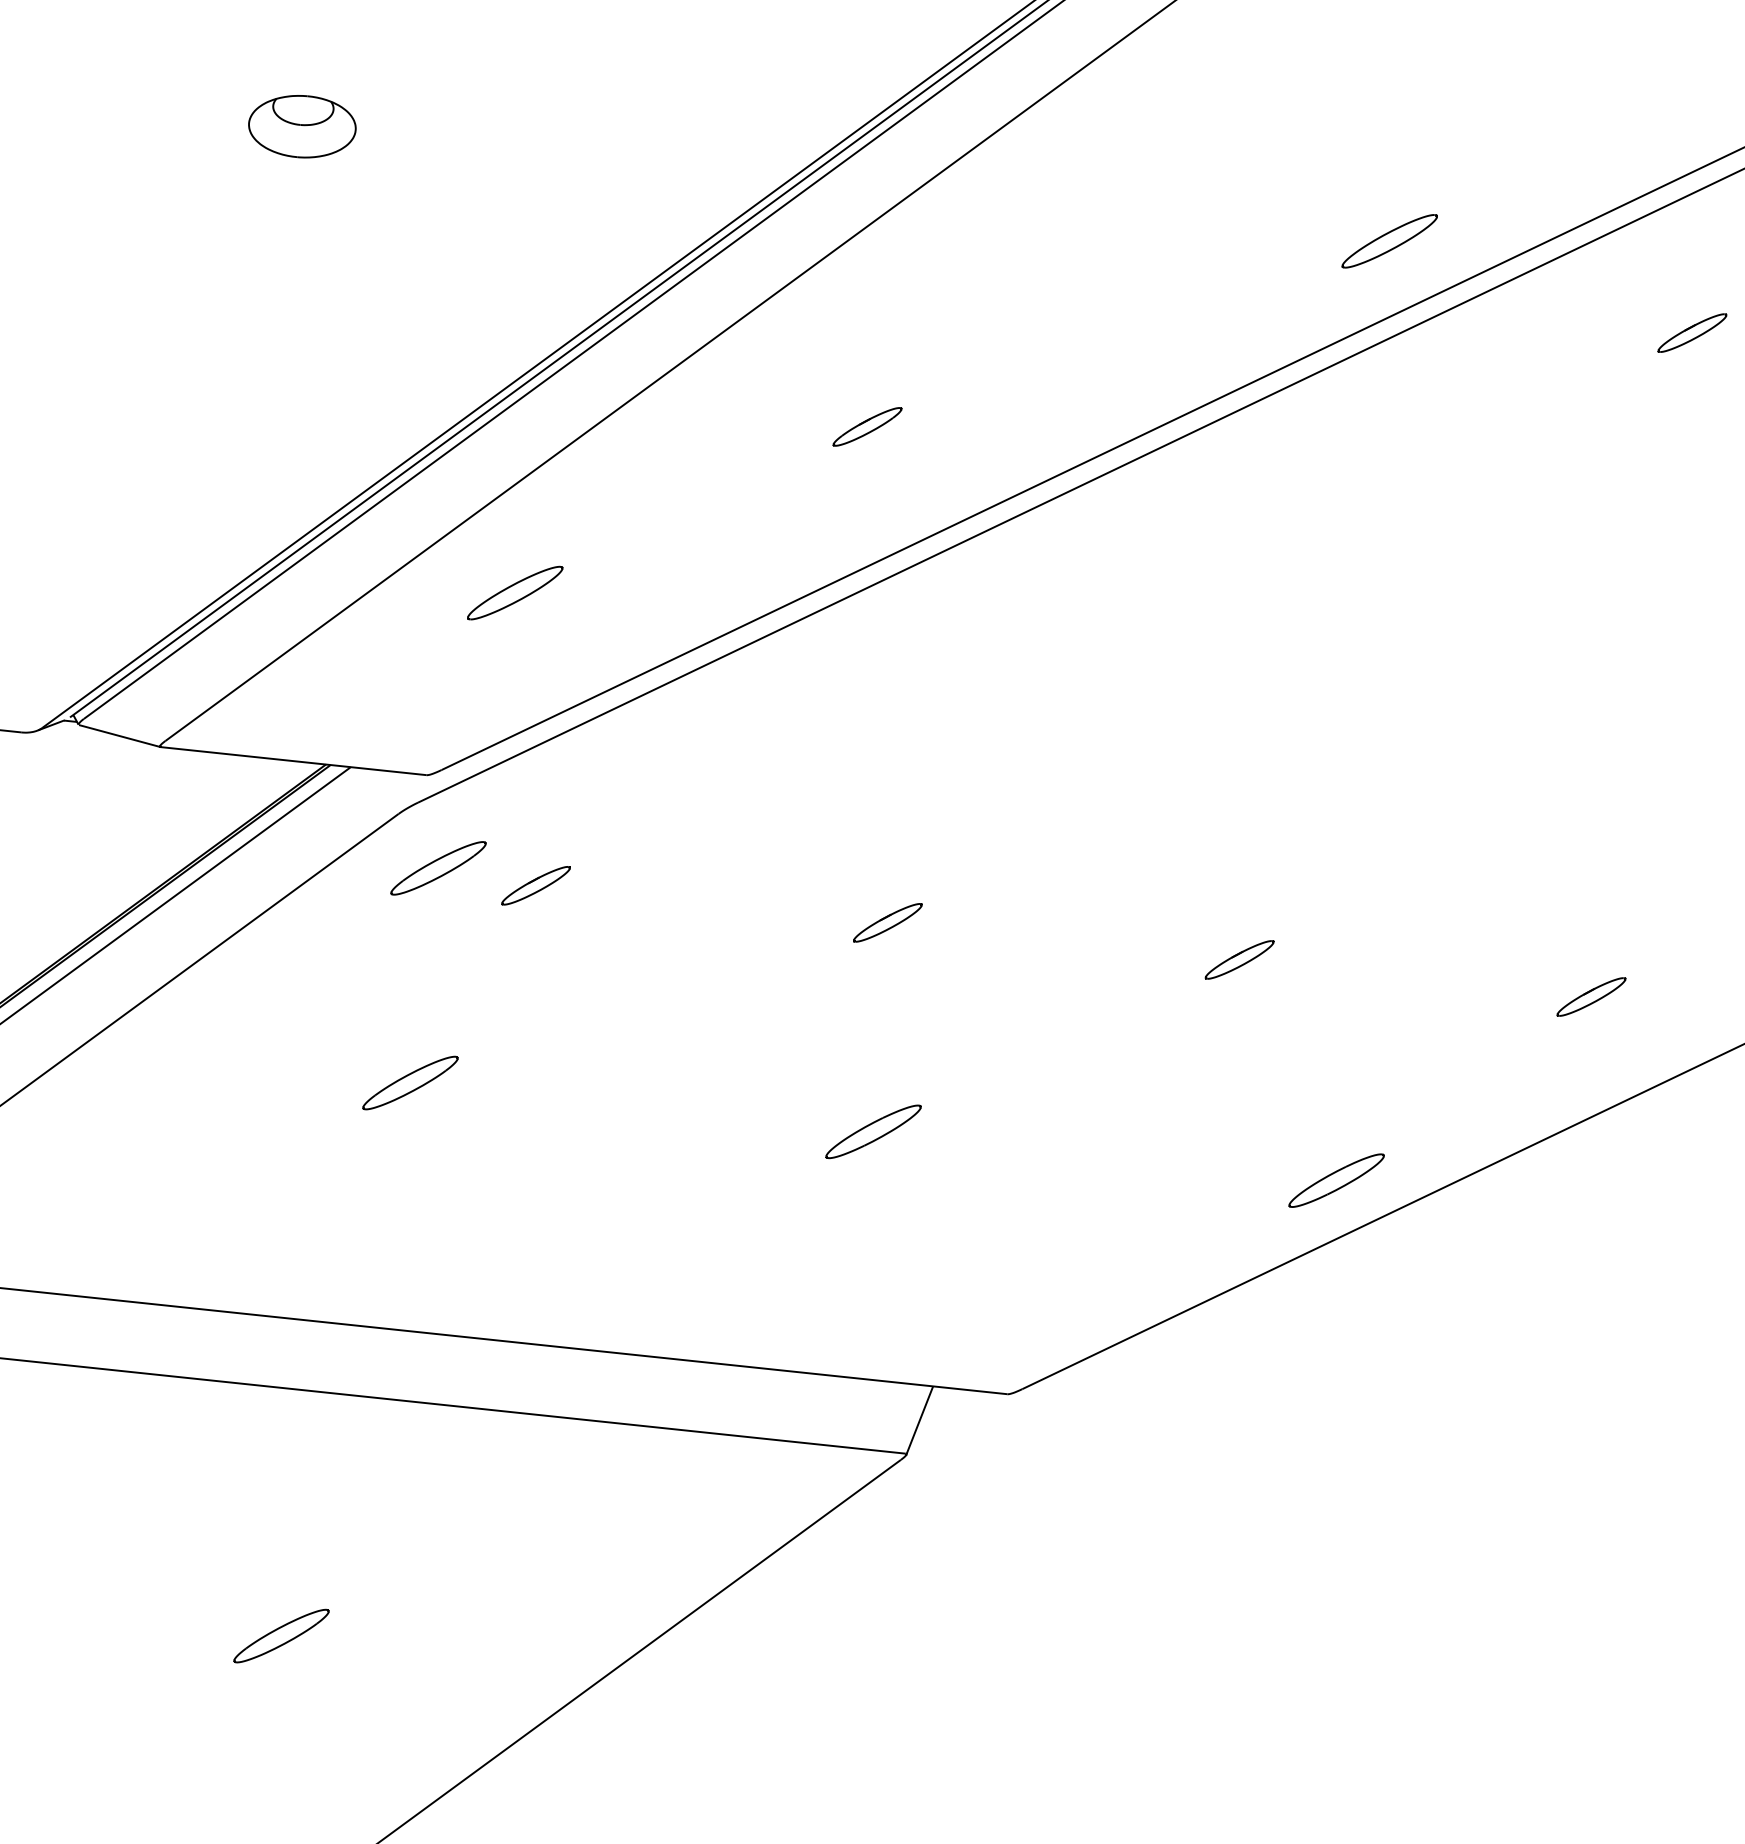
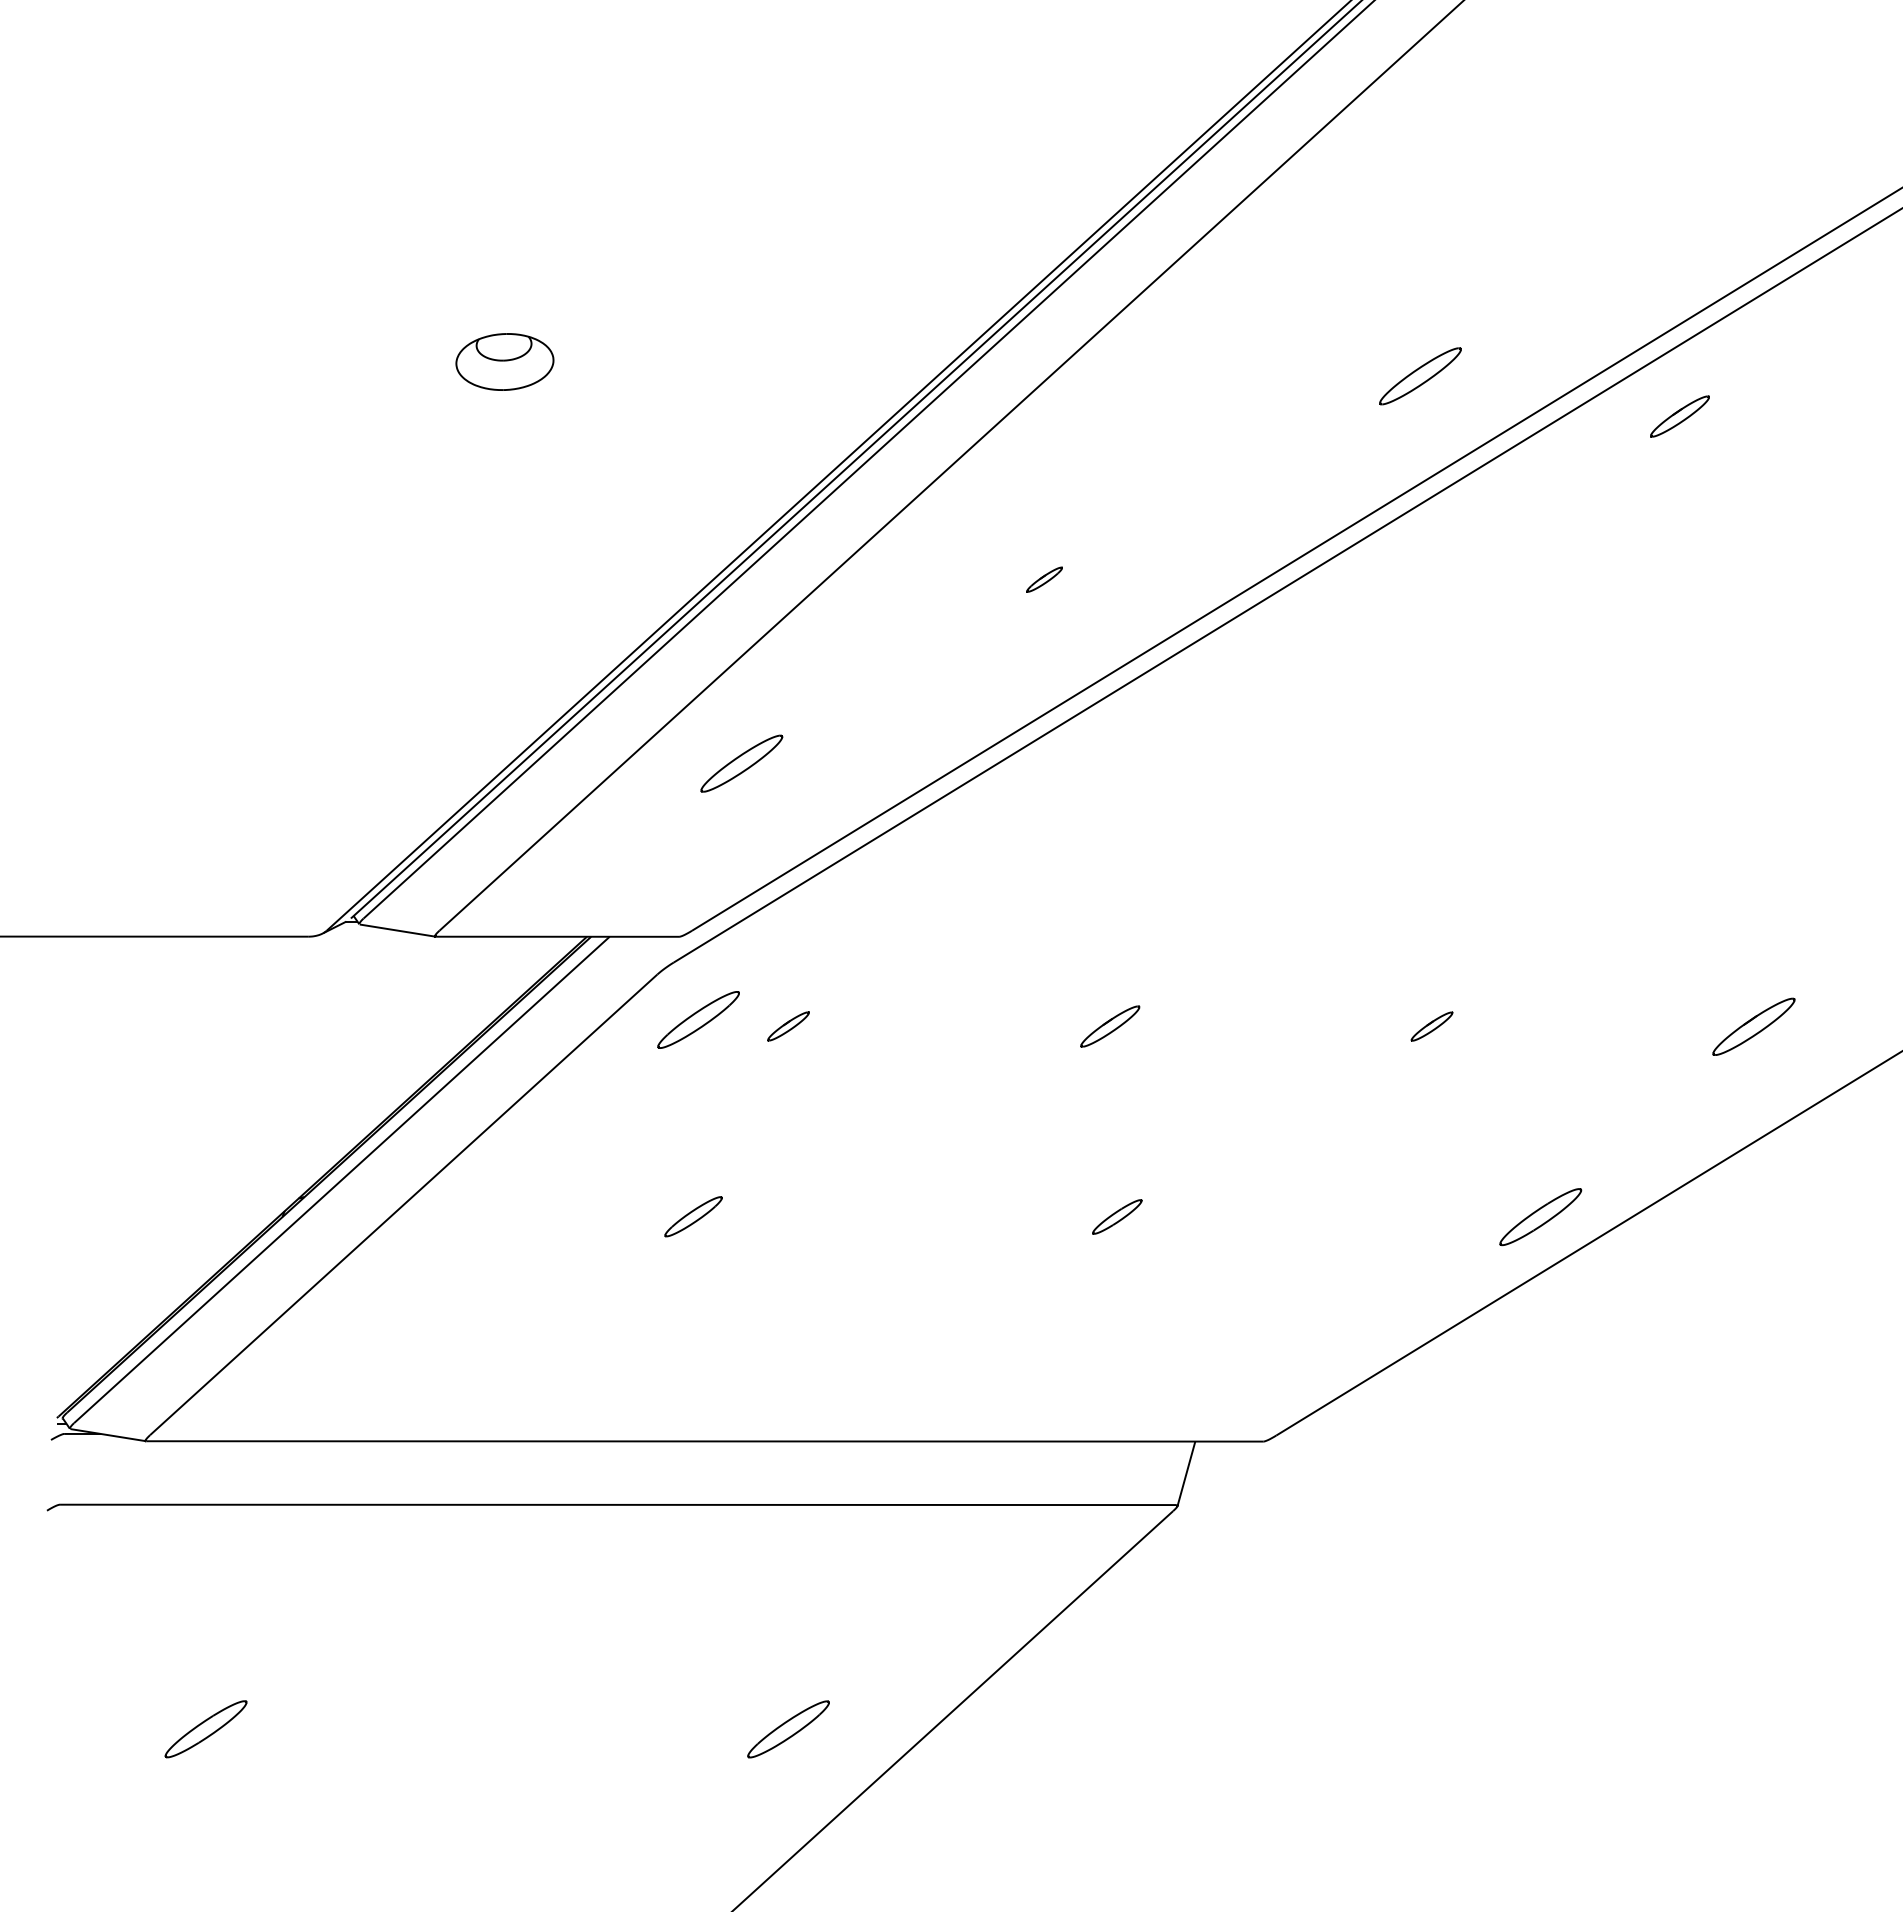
part: (1389, 241) -> (1420, 376), moved
part: (1691, 332) -> (1679, 416), moved
part: (867, 426) -> (1044, 579), size x0.6
part: (536, 885) -> (788, 1026), size x0.7
part: (1239, 959) -> (1431, 1026), size x0.7
part: (1591, 996) -> (1753, 1026), size x1.4
part: (410, 1082) -> (693, 1216), size x0.7
part: (873, 1131) -> (1117, 1216), size x0.6
part: (281, 1636) -> (788, 1729), moved

